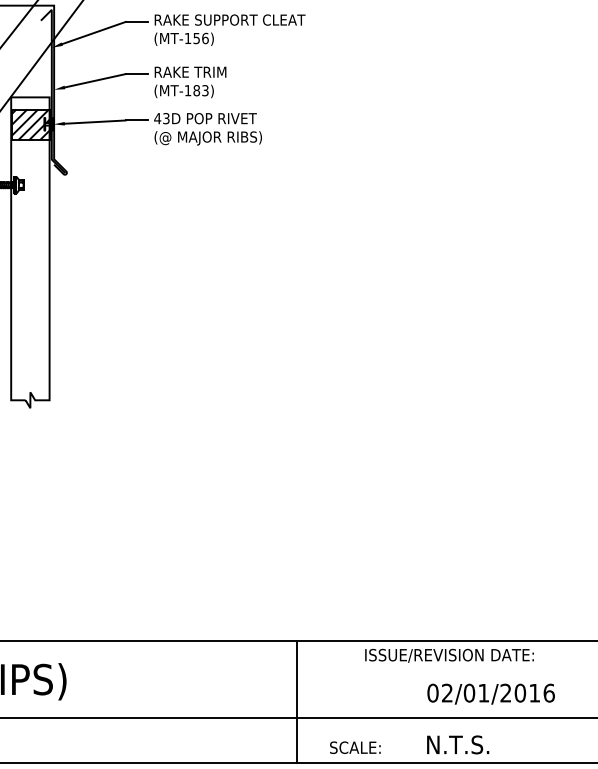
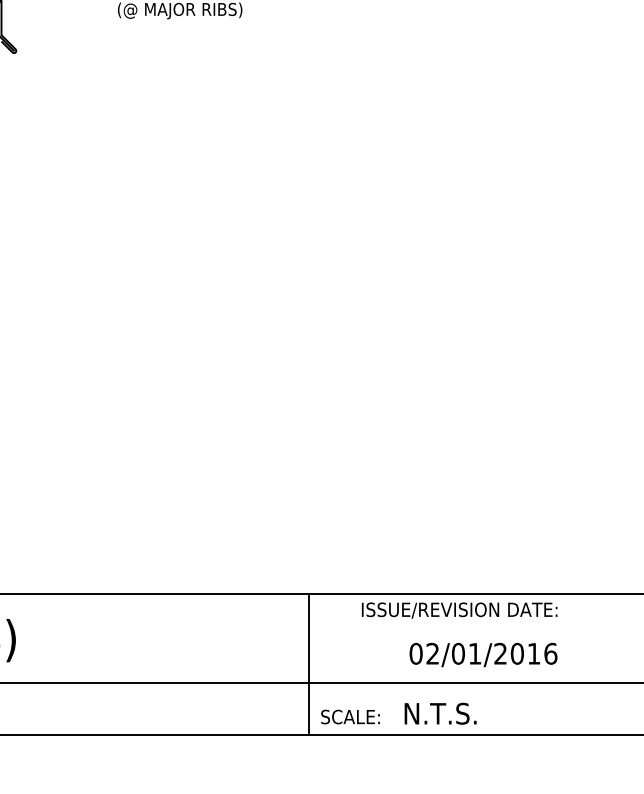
text: (490, 693) -> (482, 654), moved
line: (297, 702) -> (308, 664), moved
text: (458, 744) -> (441, 713), moved

